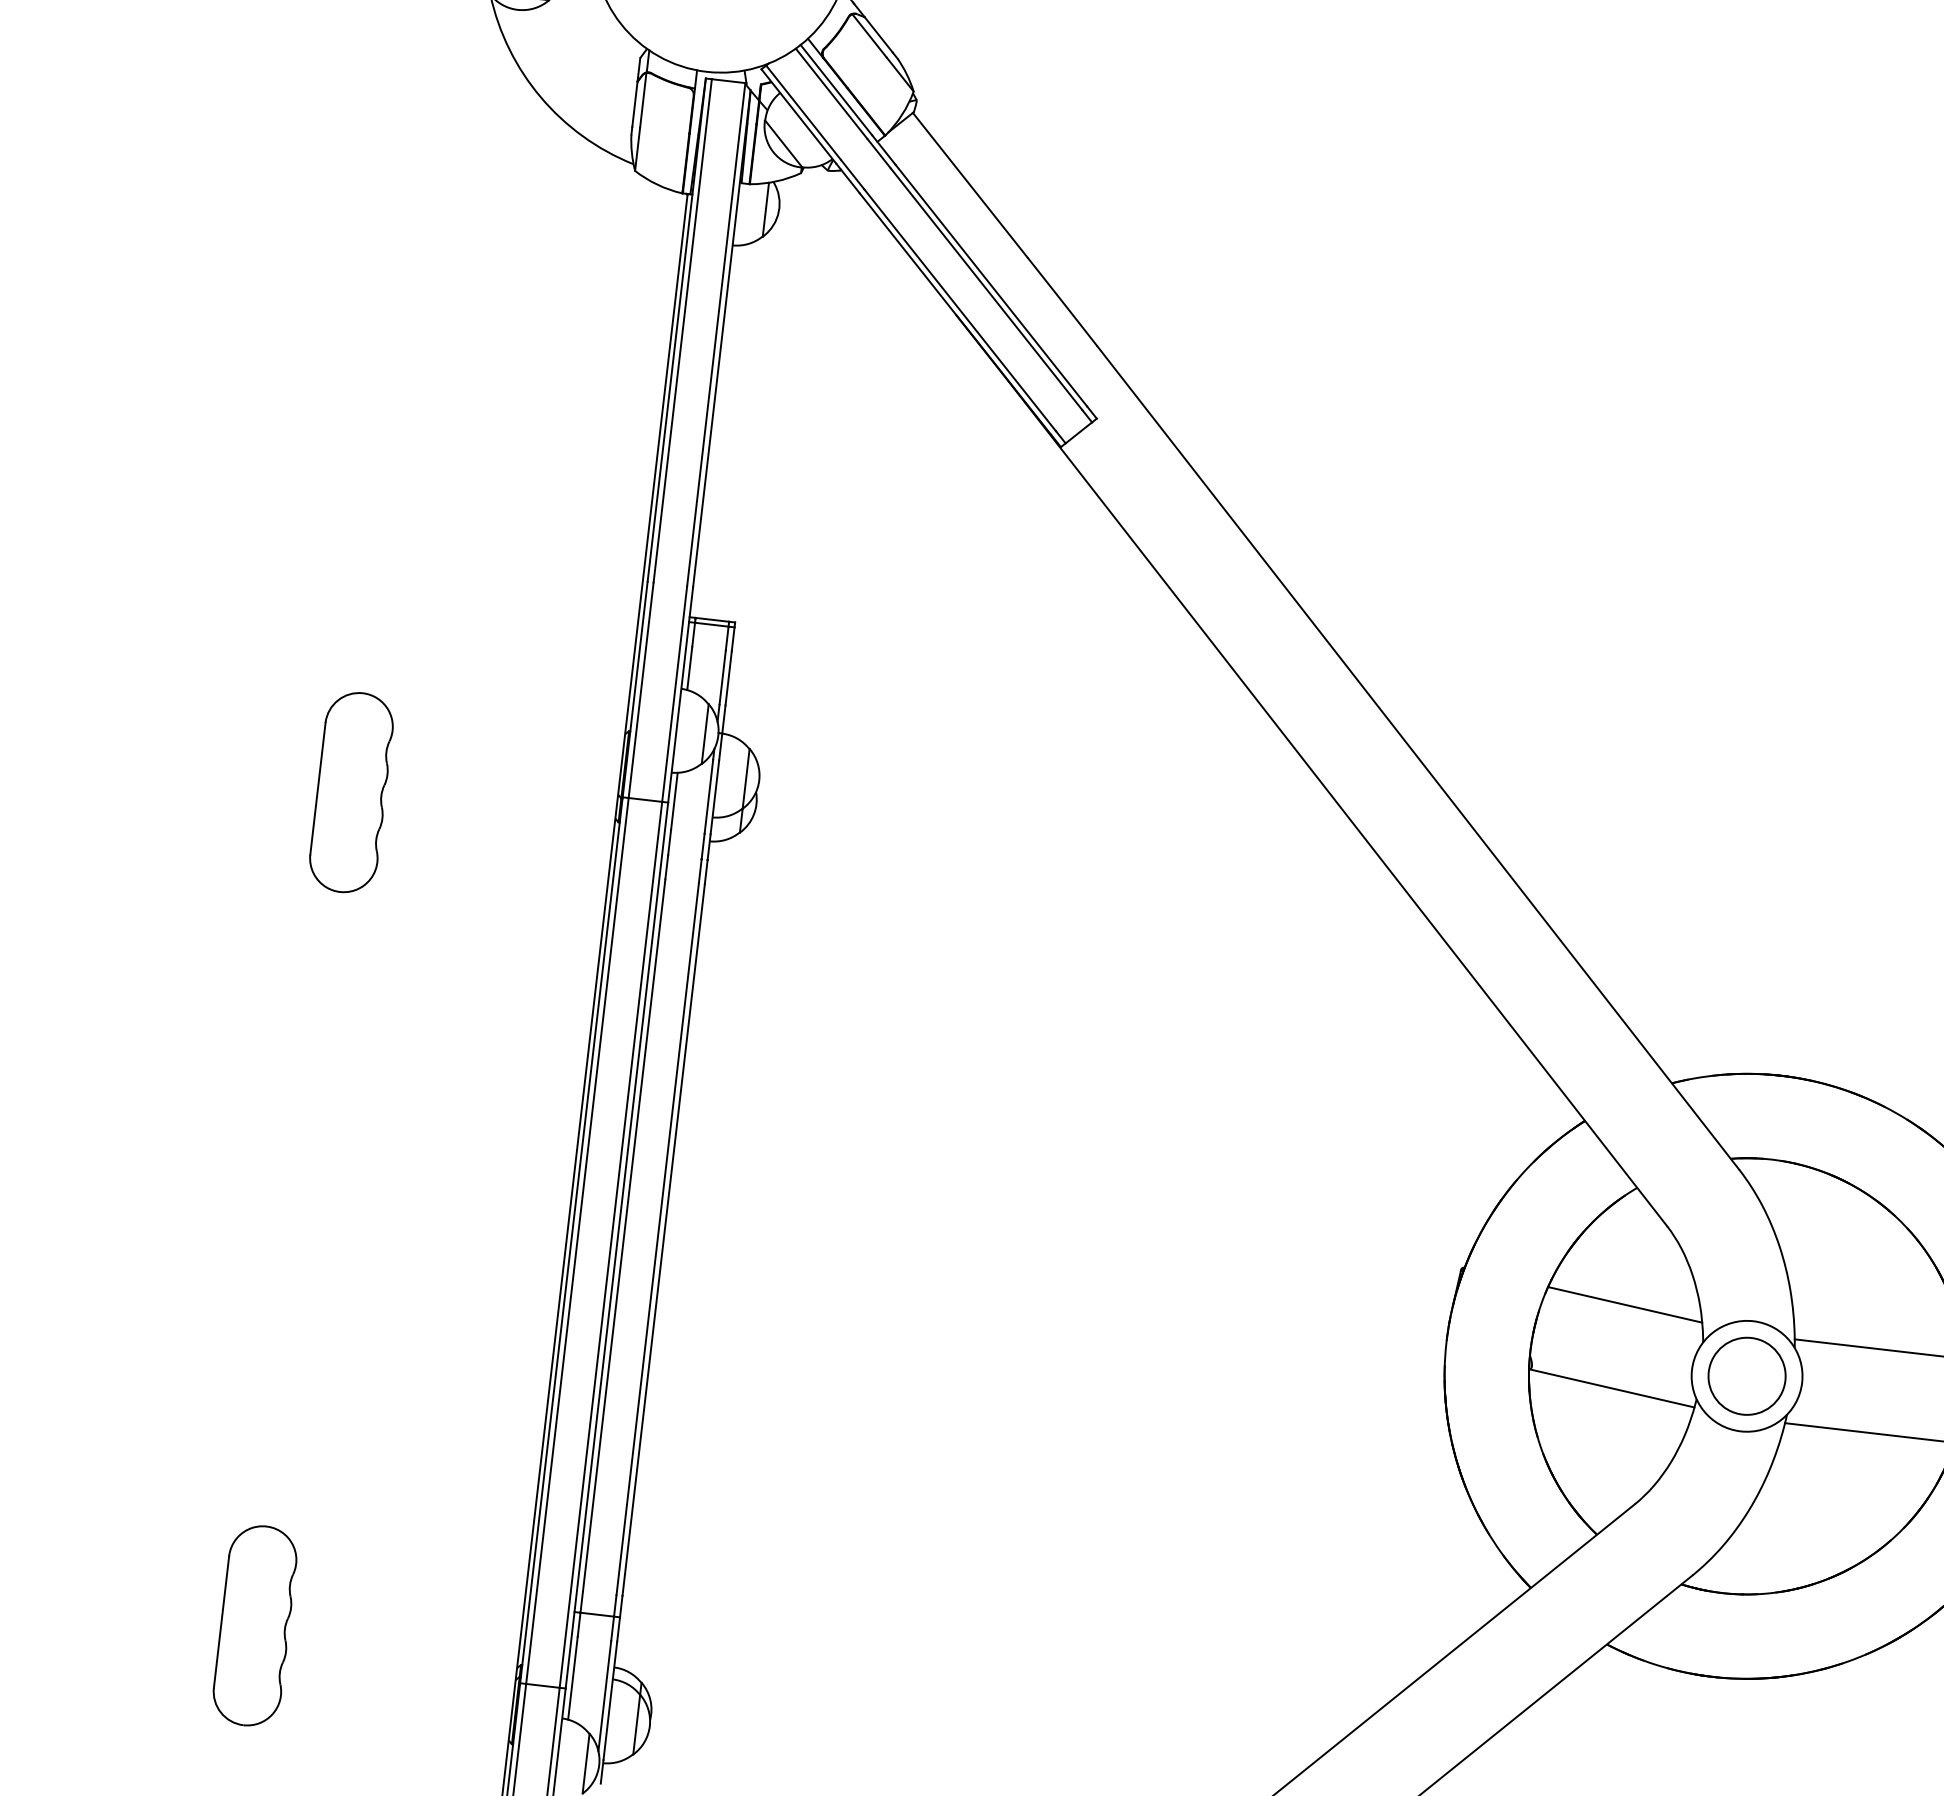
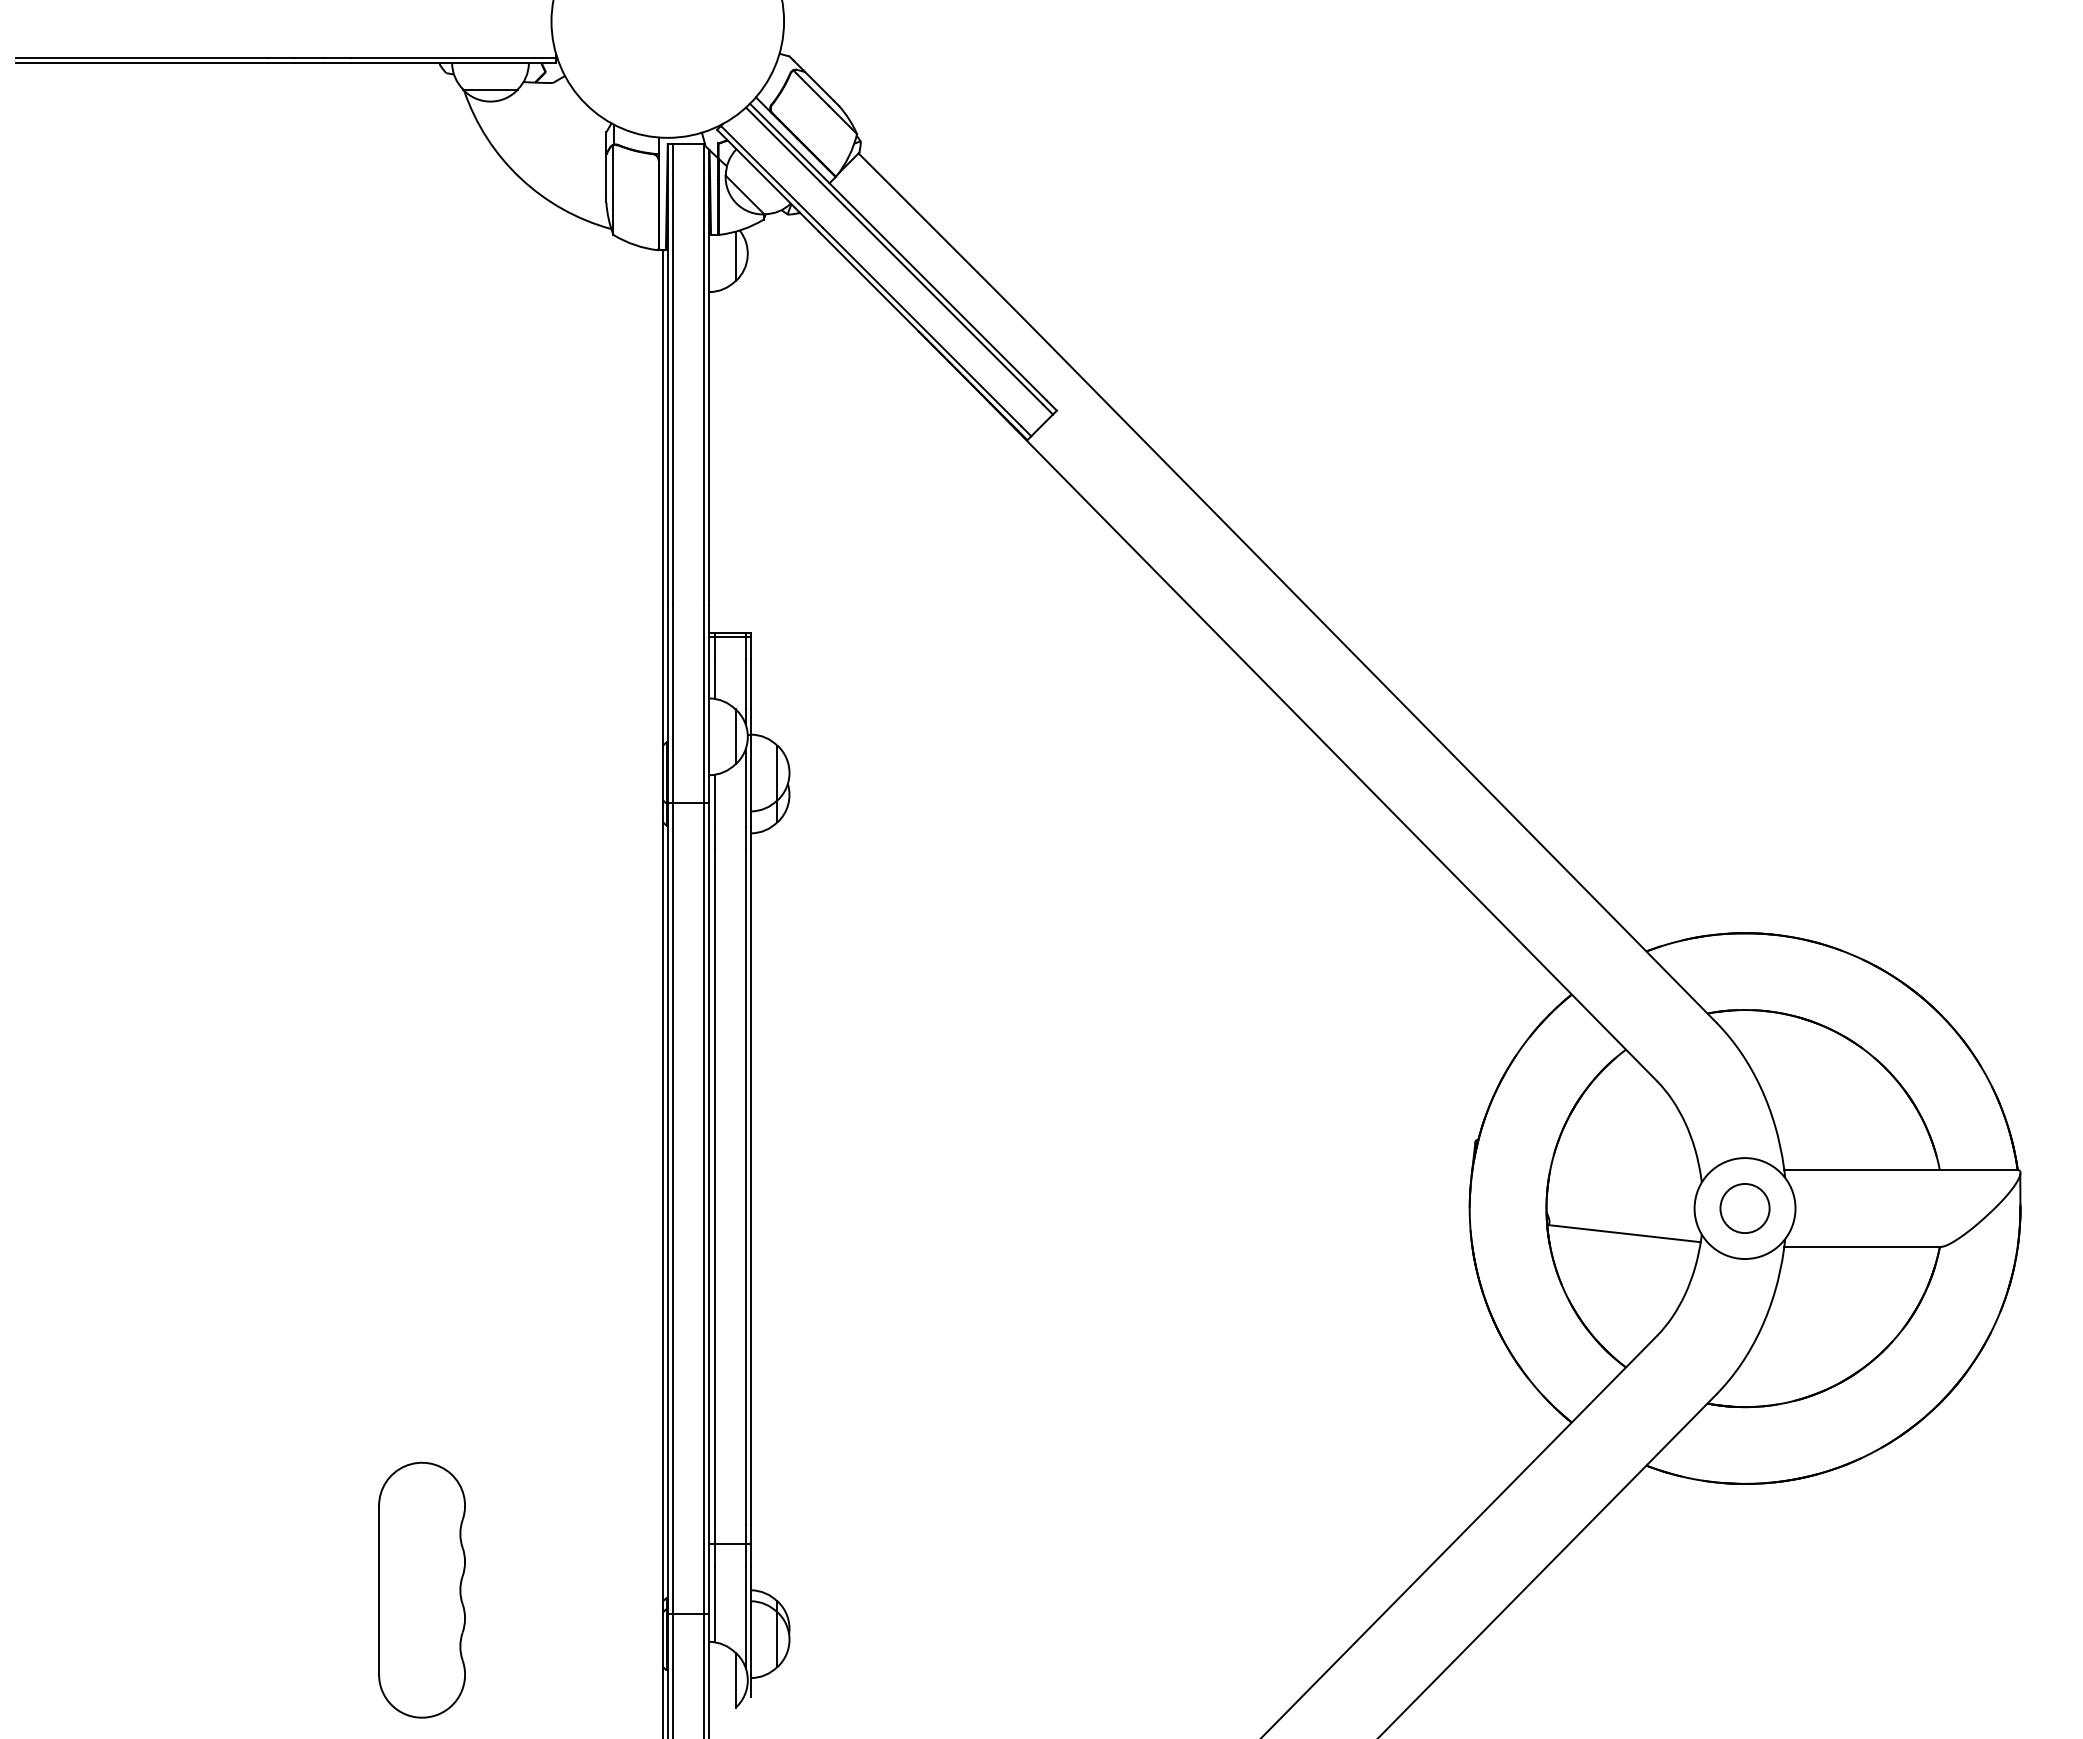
part: (350, 792) -> (421, 826), removed
line: (1624, 1304) -> (1626, 1156), removed
circle: (1746, 1376) -> (1744, 1208), size x0.7
part: (254, 1626) -> (421, 1590), size x1.4

